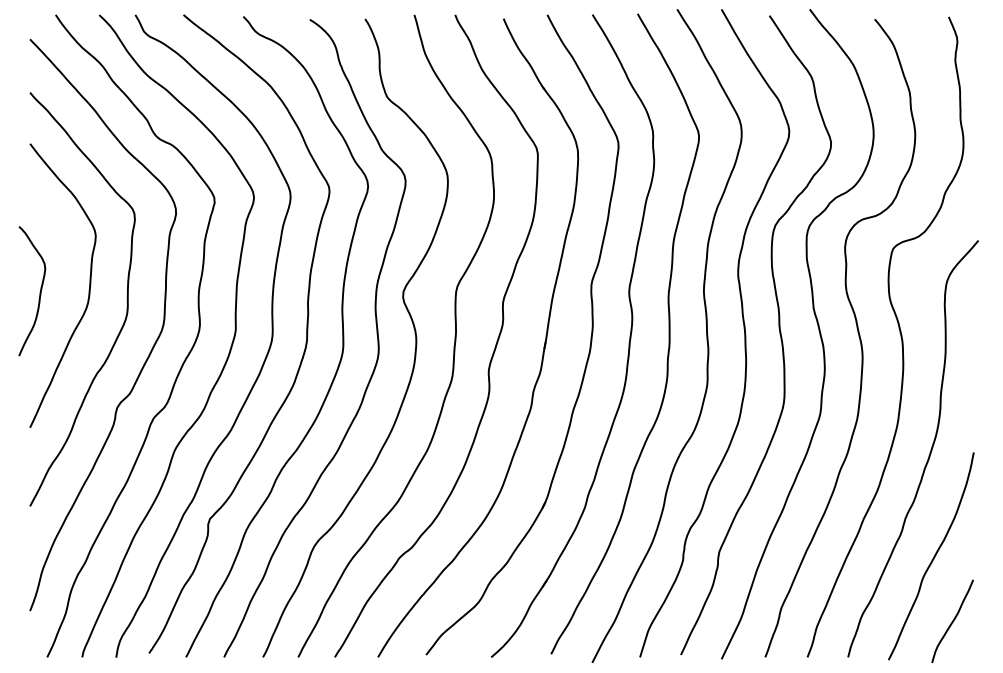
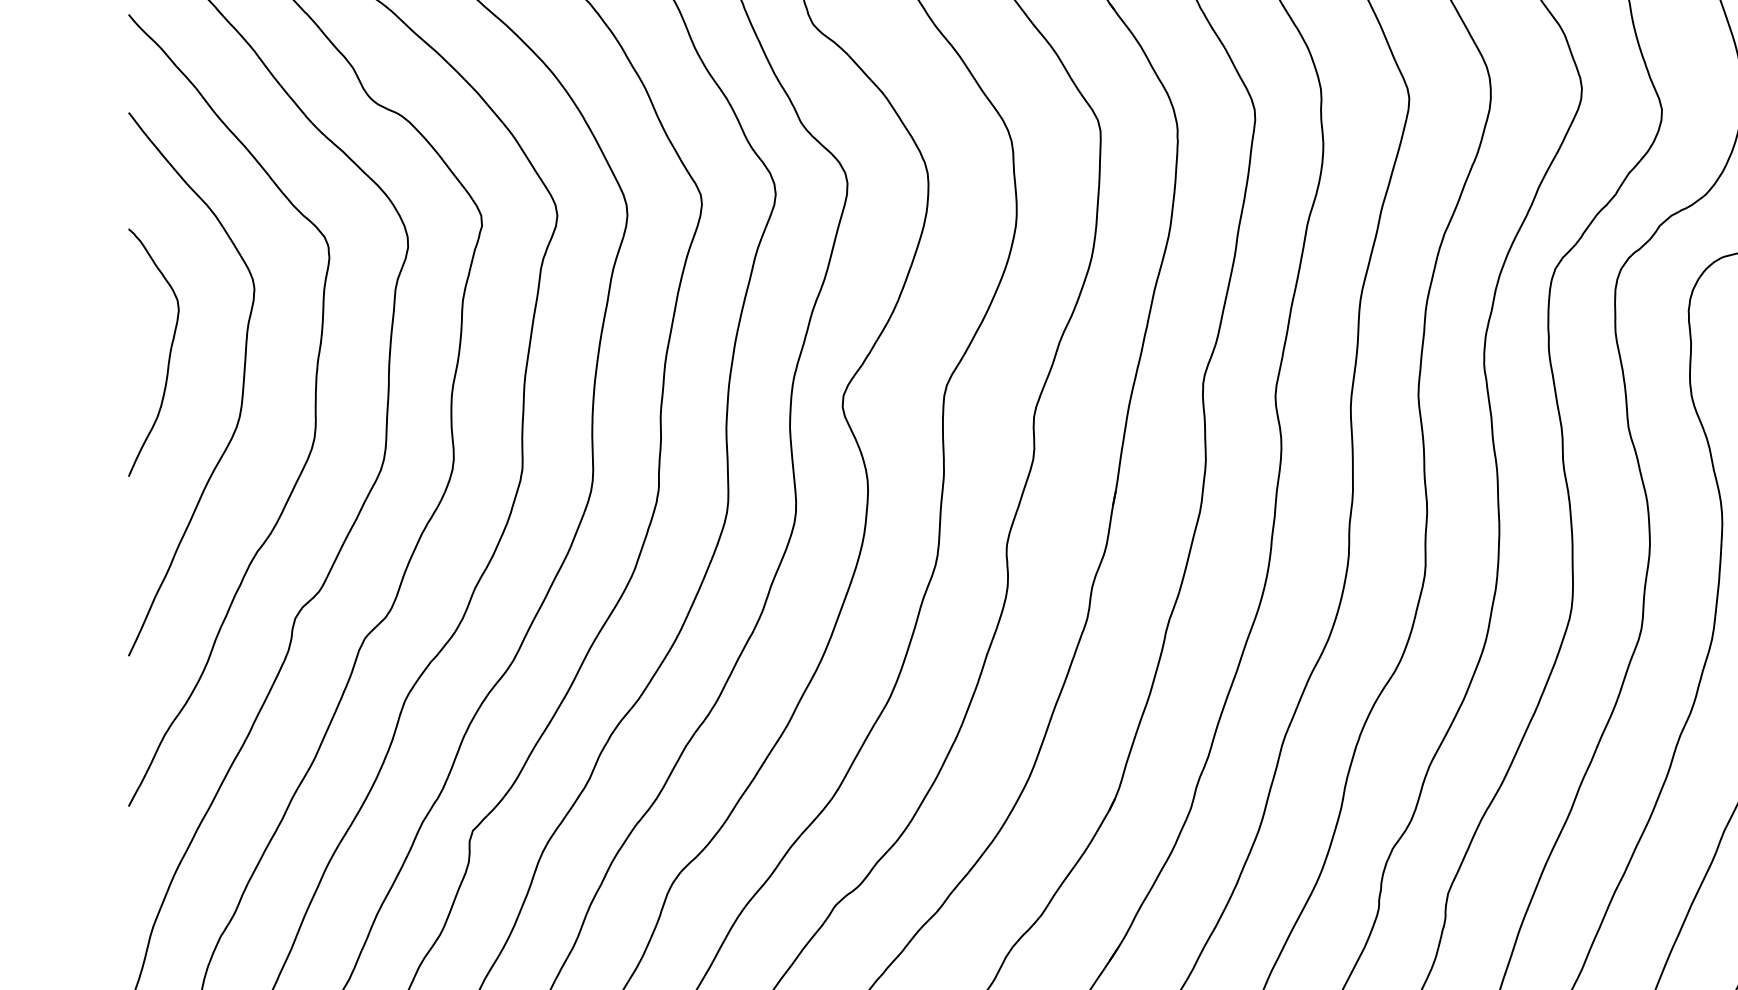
curve: (39, 292) -> (167, 355), moved

